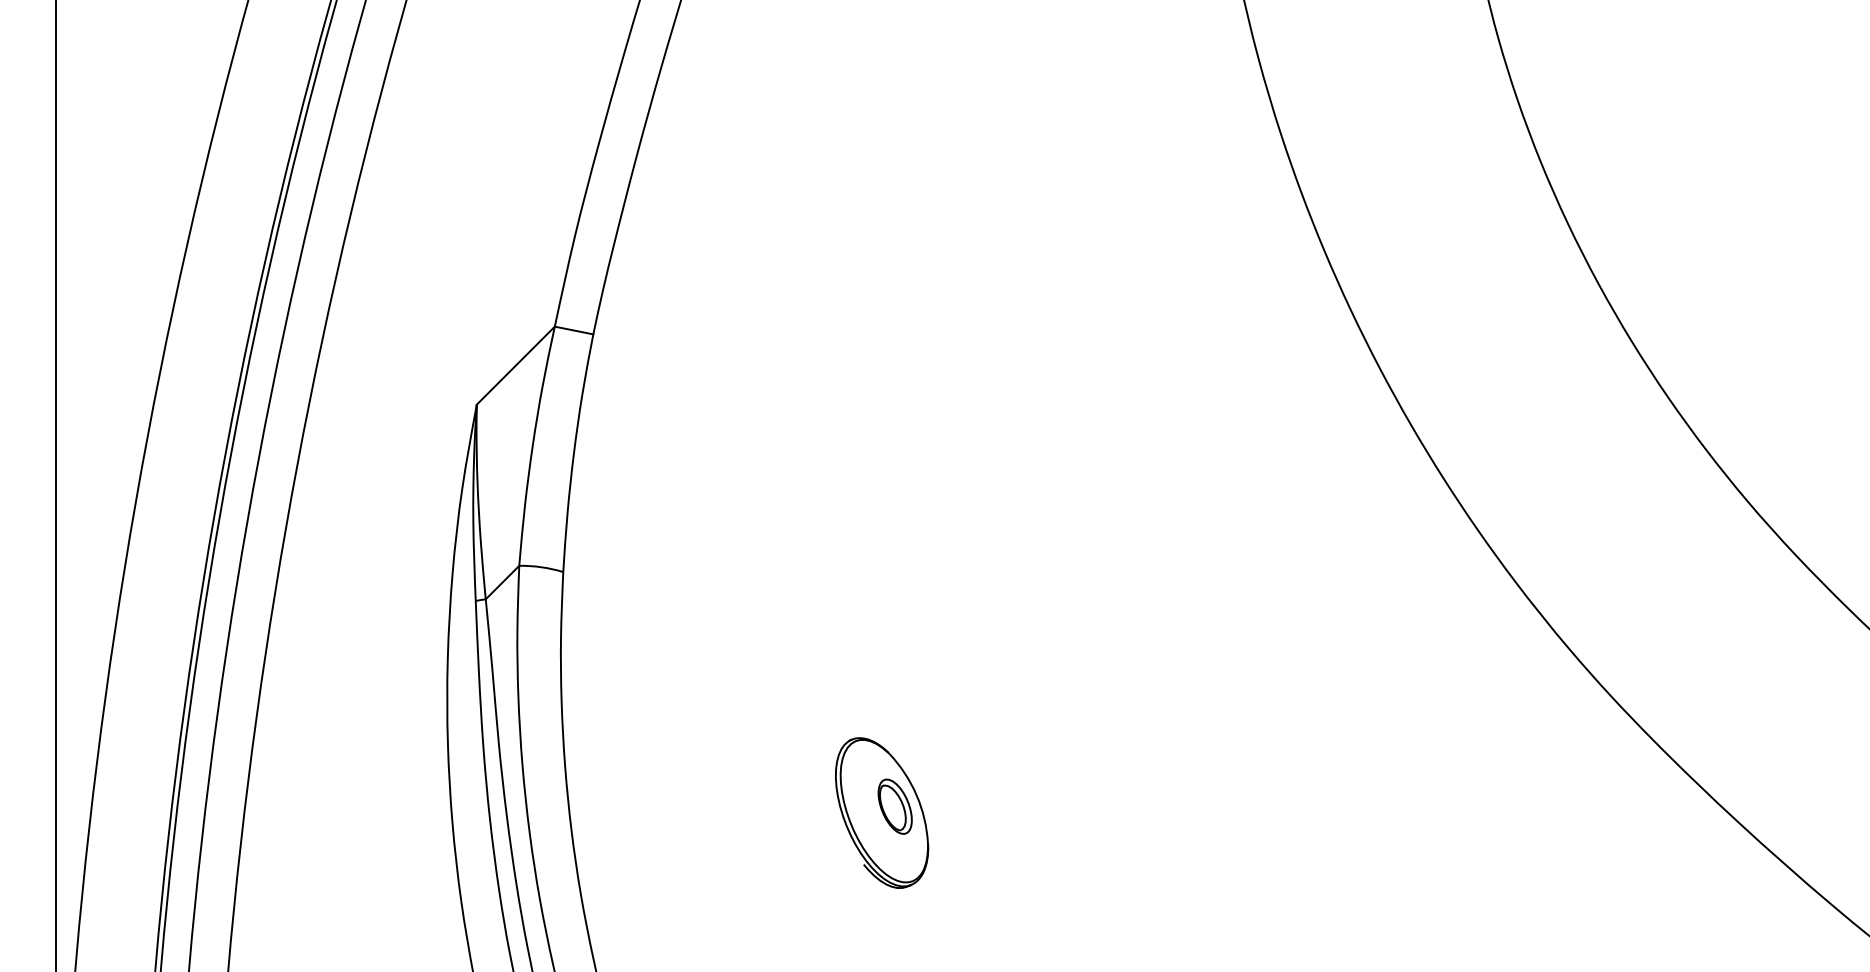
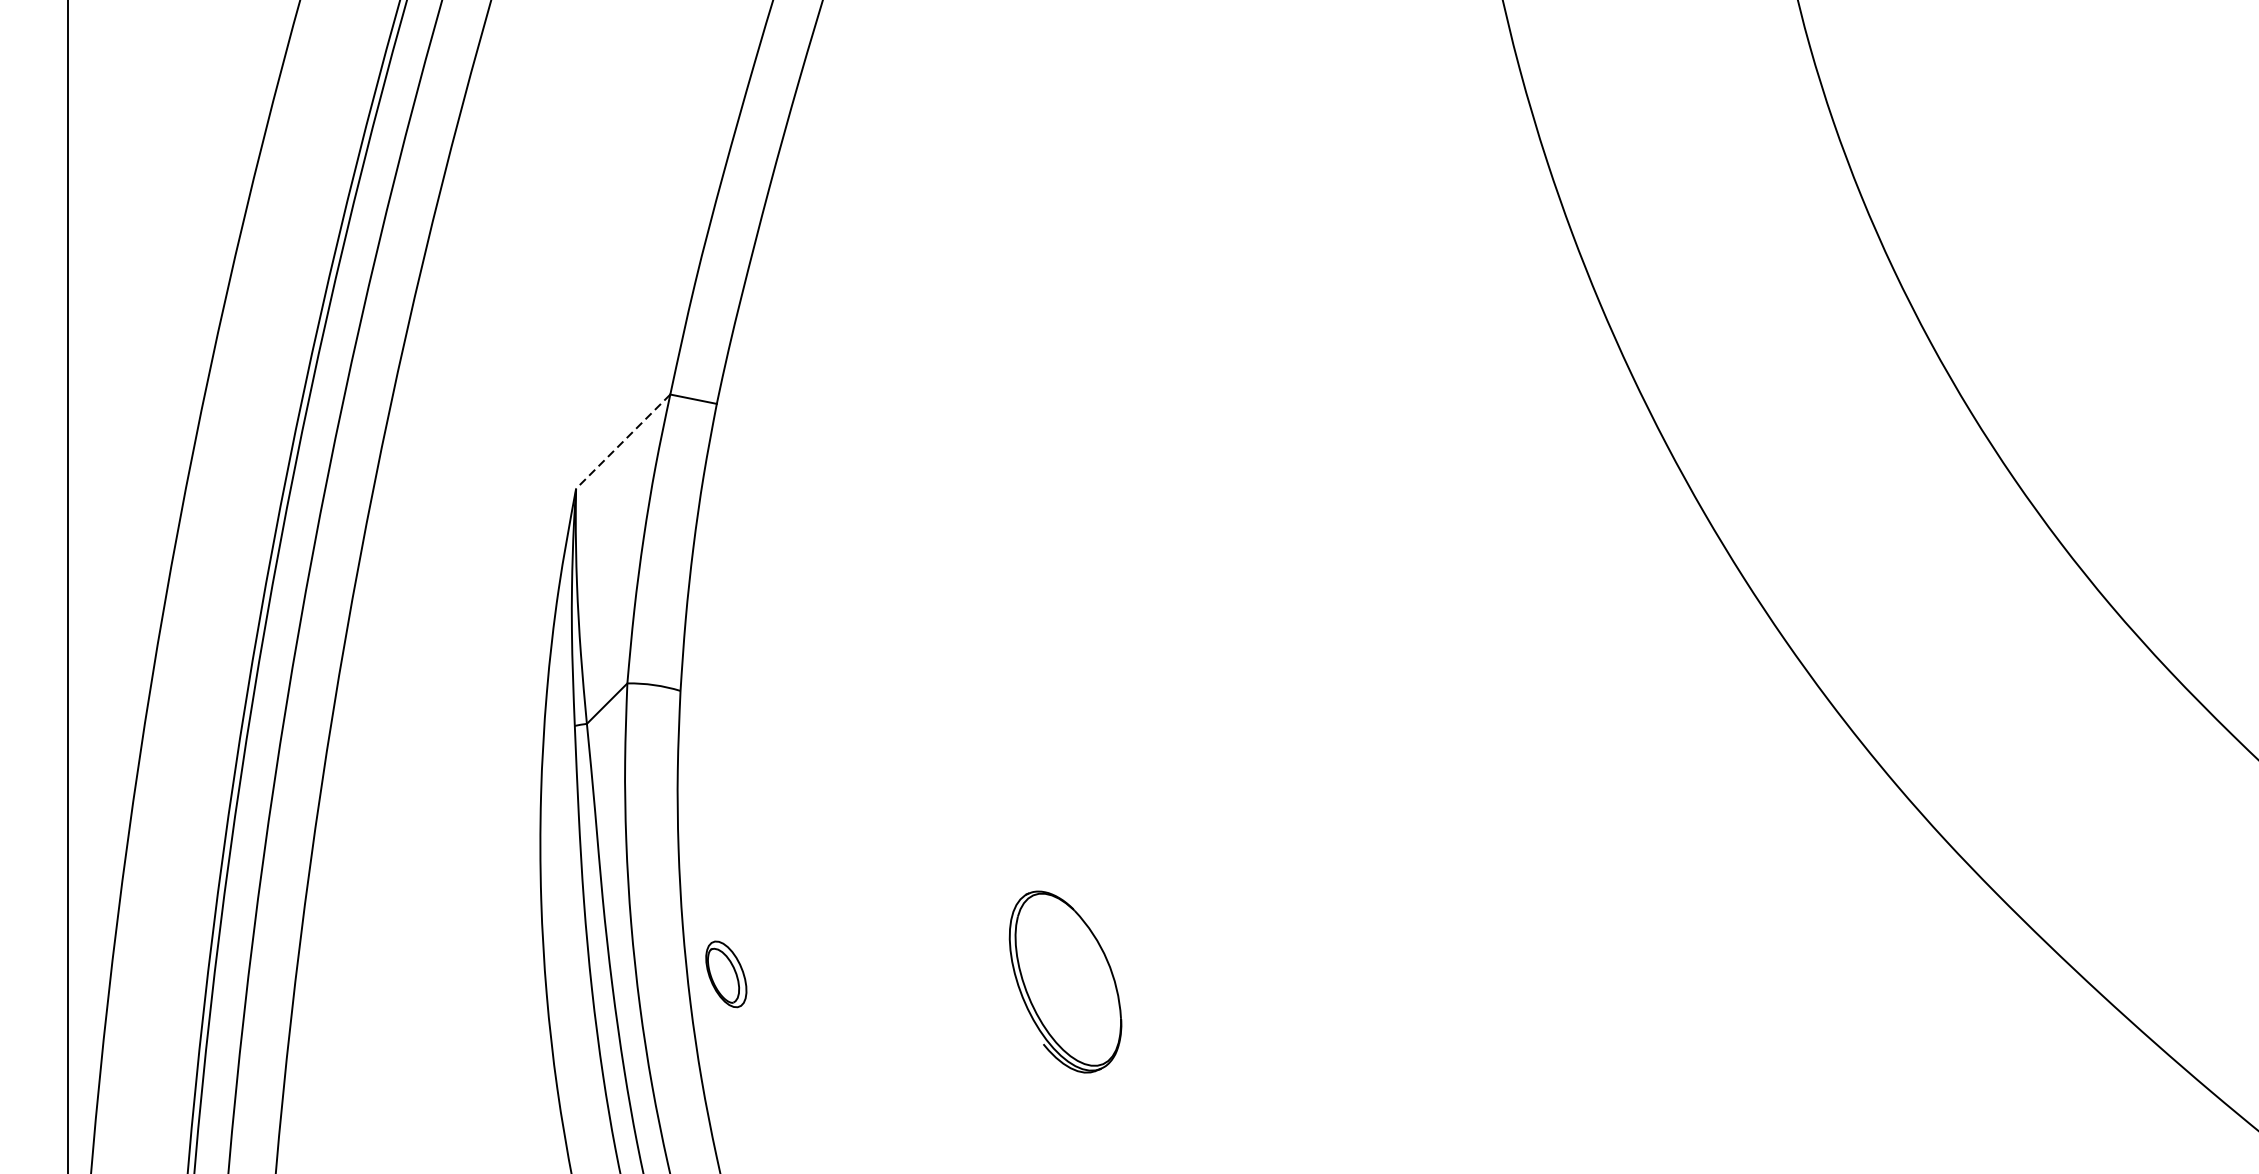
line: (515, 366) -> (622, 442), solid -> dashed
part: (894, 806) -> (725, 974), moved

